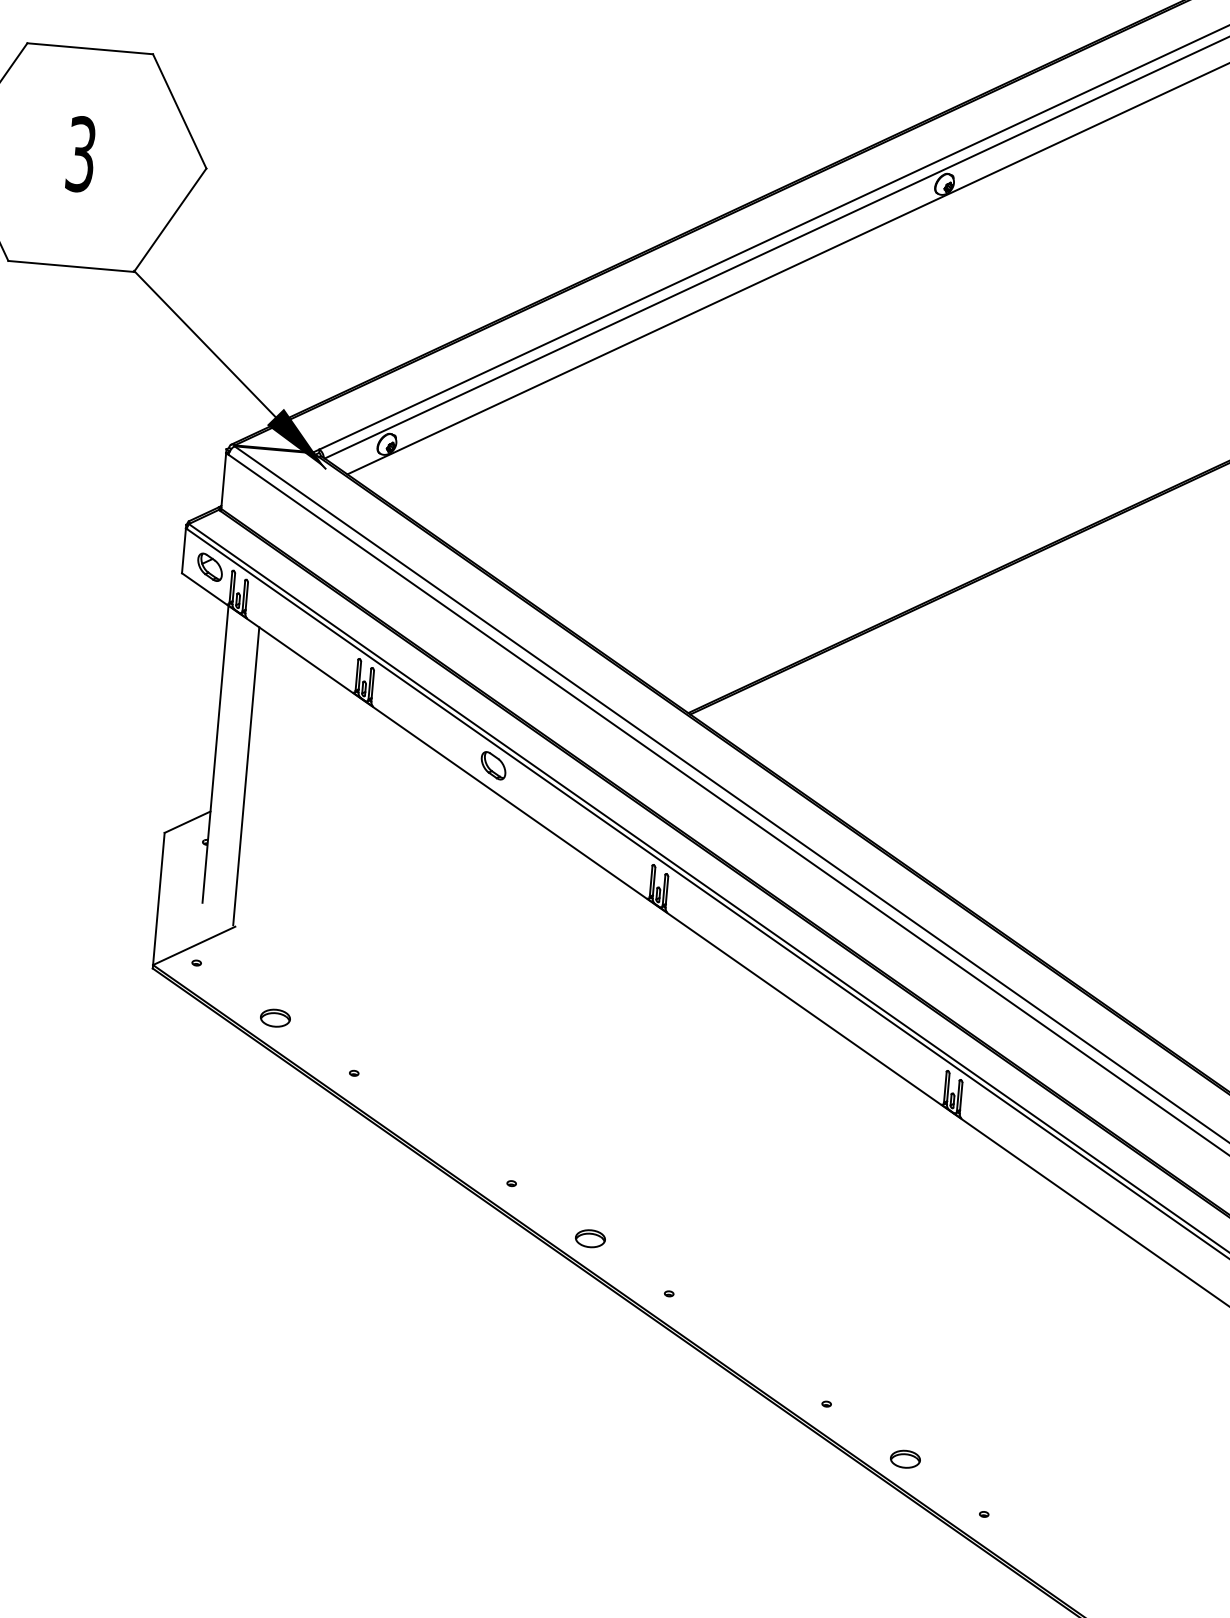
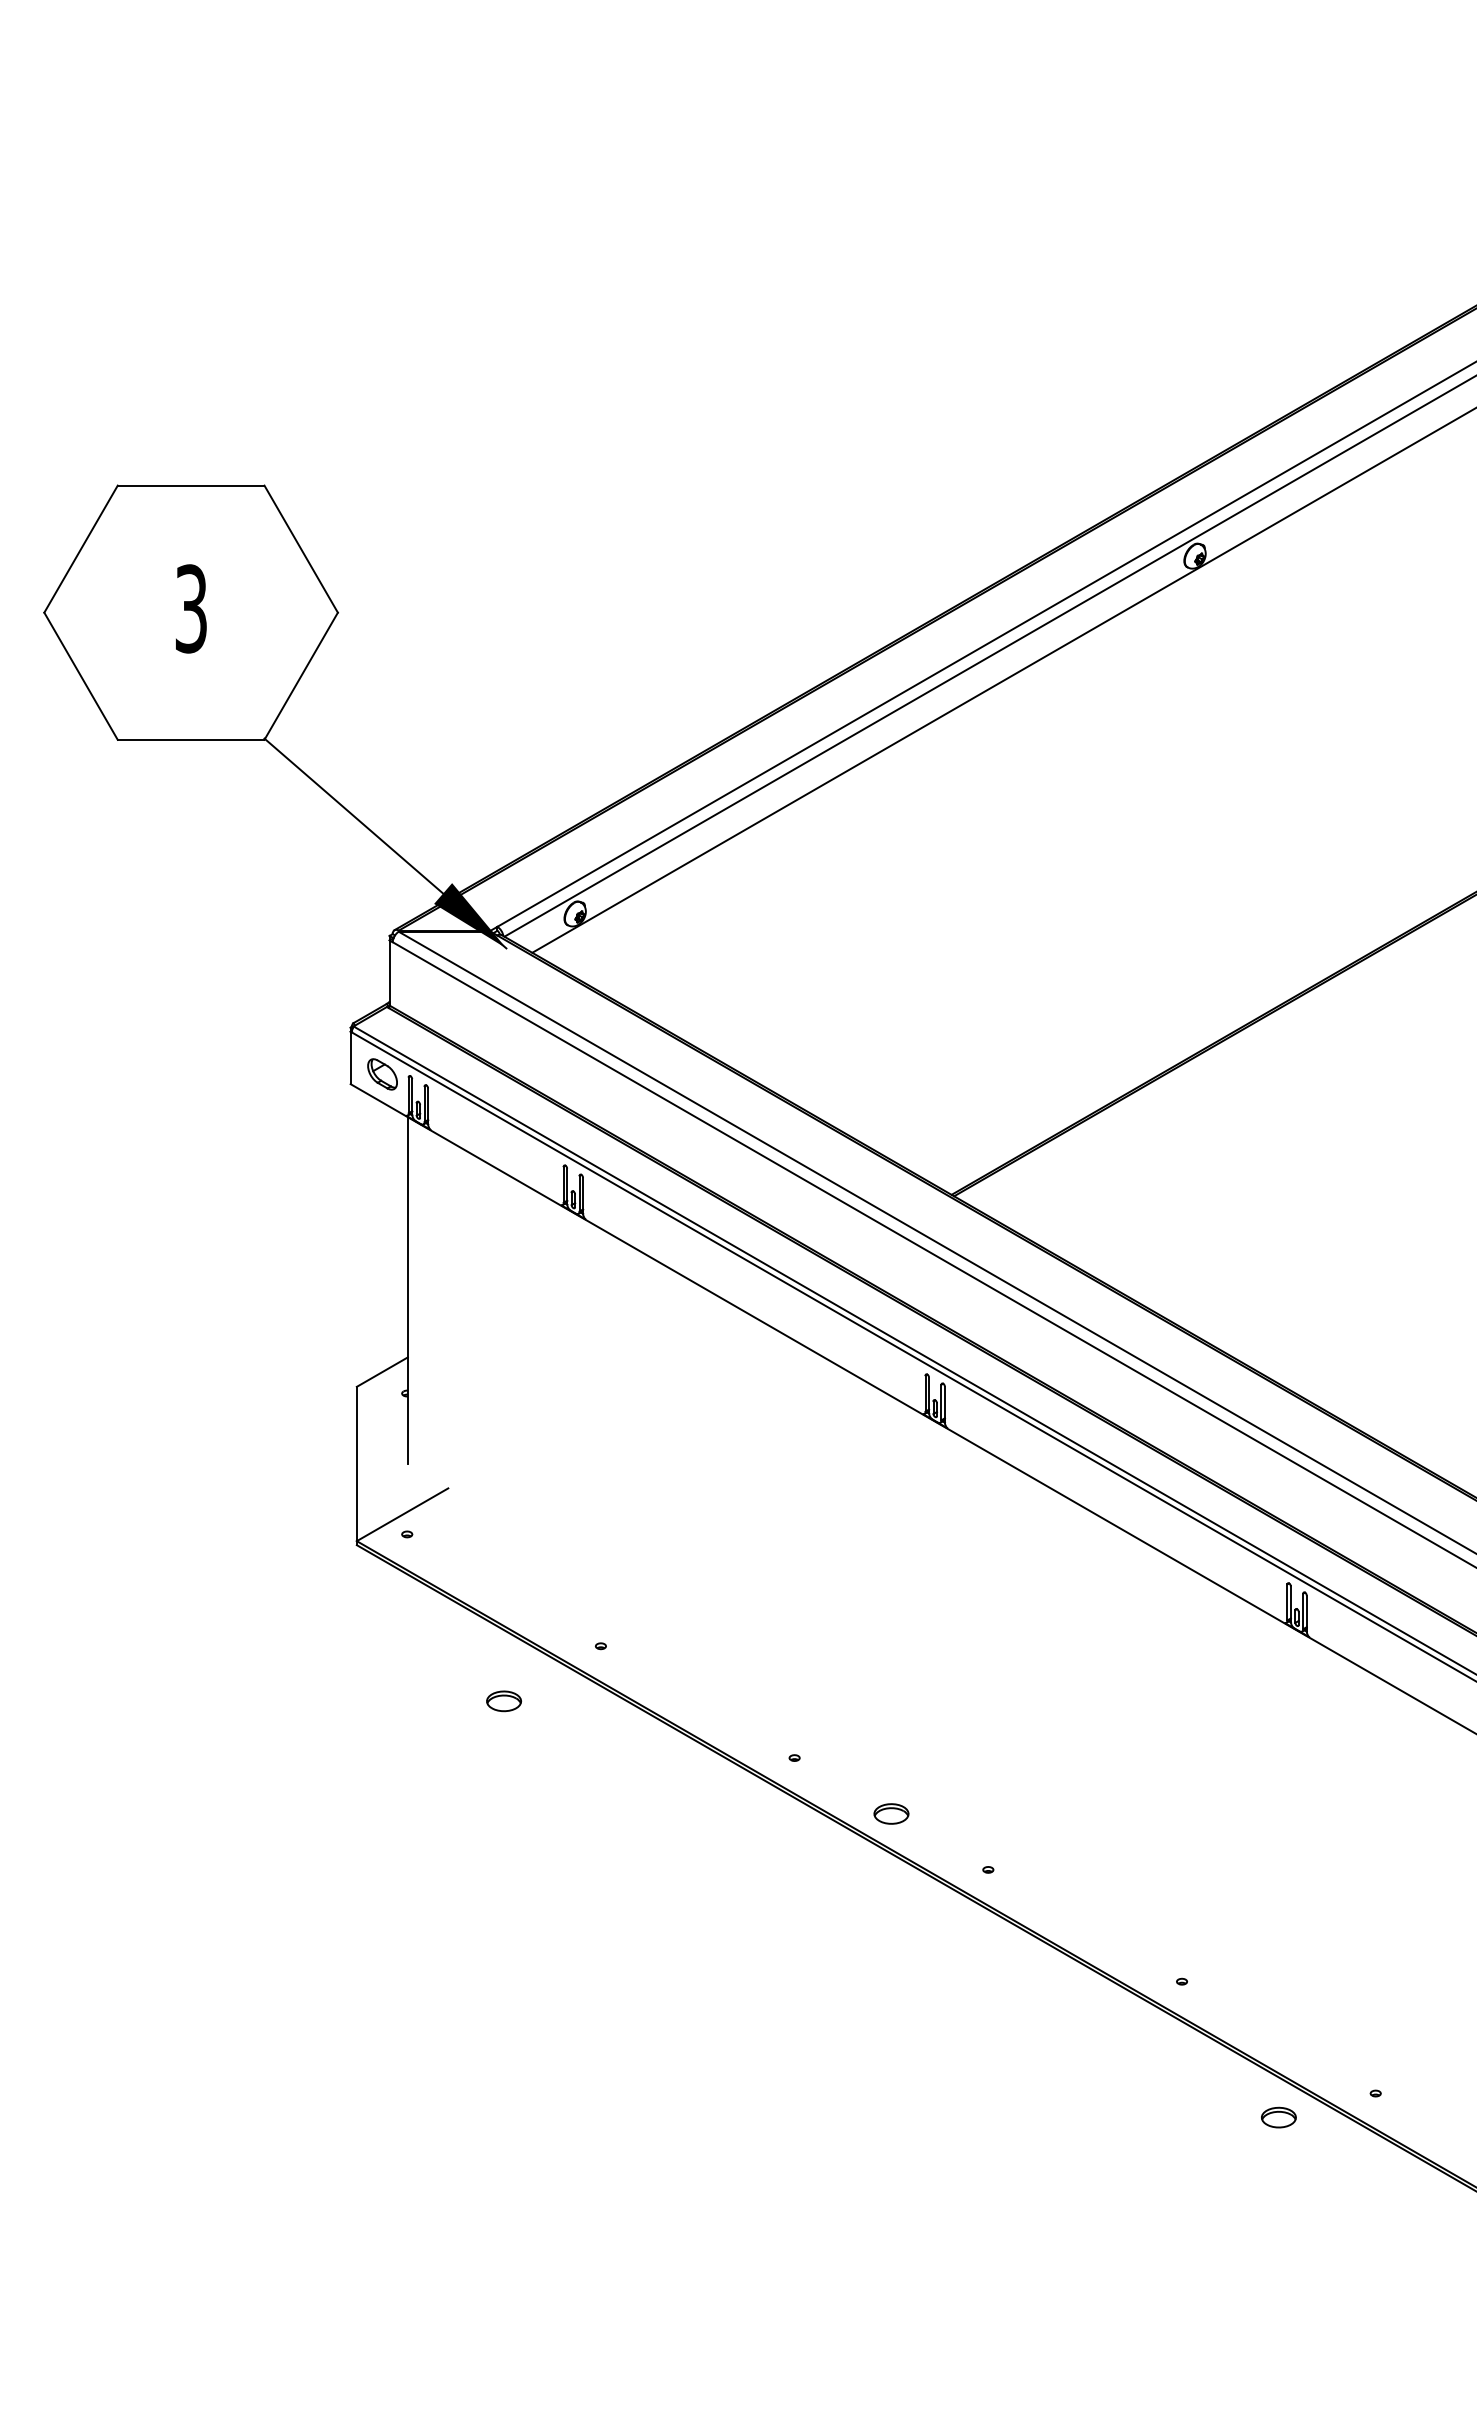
part: (492, 765) -> (730, 1275), removed
line: (246, 775) -> (445, 1312), removed
part: (274, 1018) -> (503, 1701), moved
part: (905, 1459) -> (1278, 2117), moved

